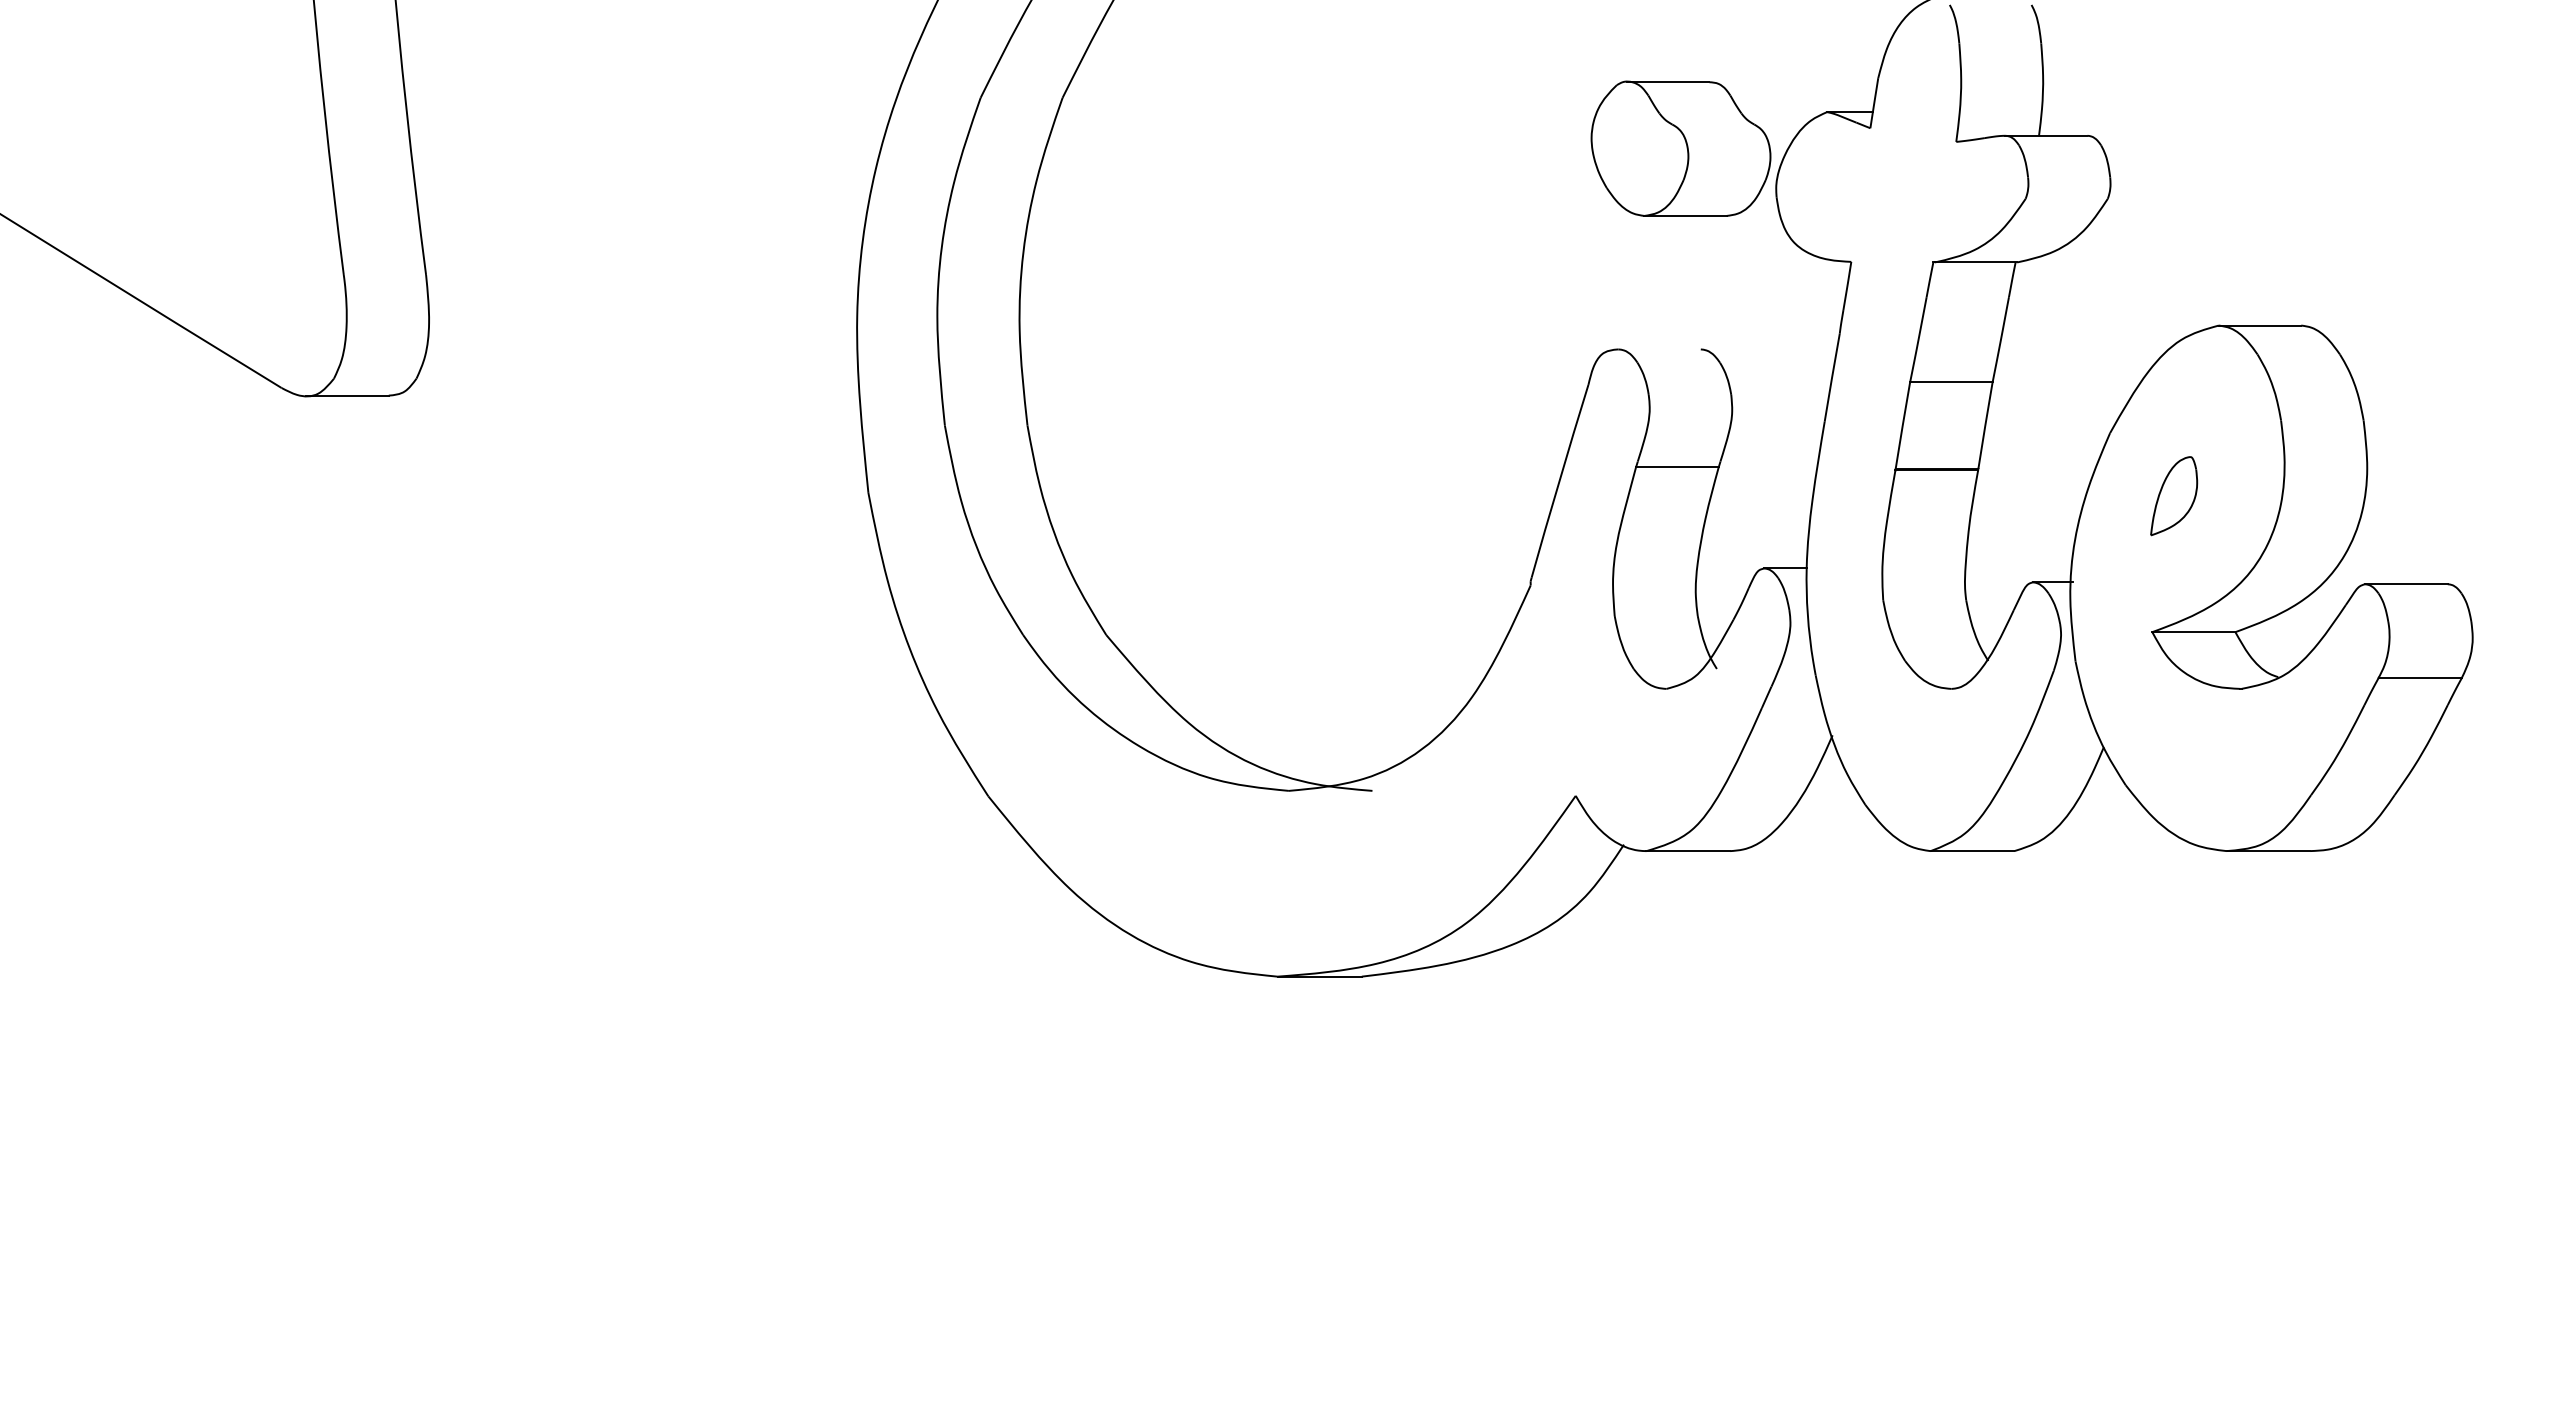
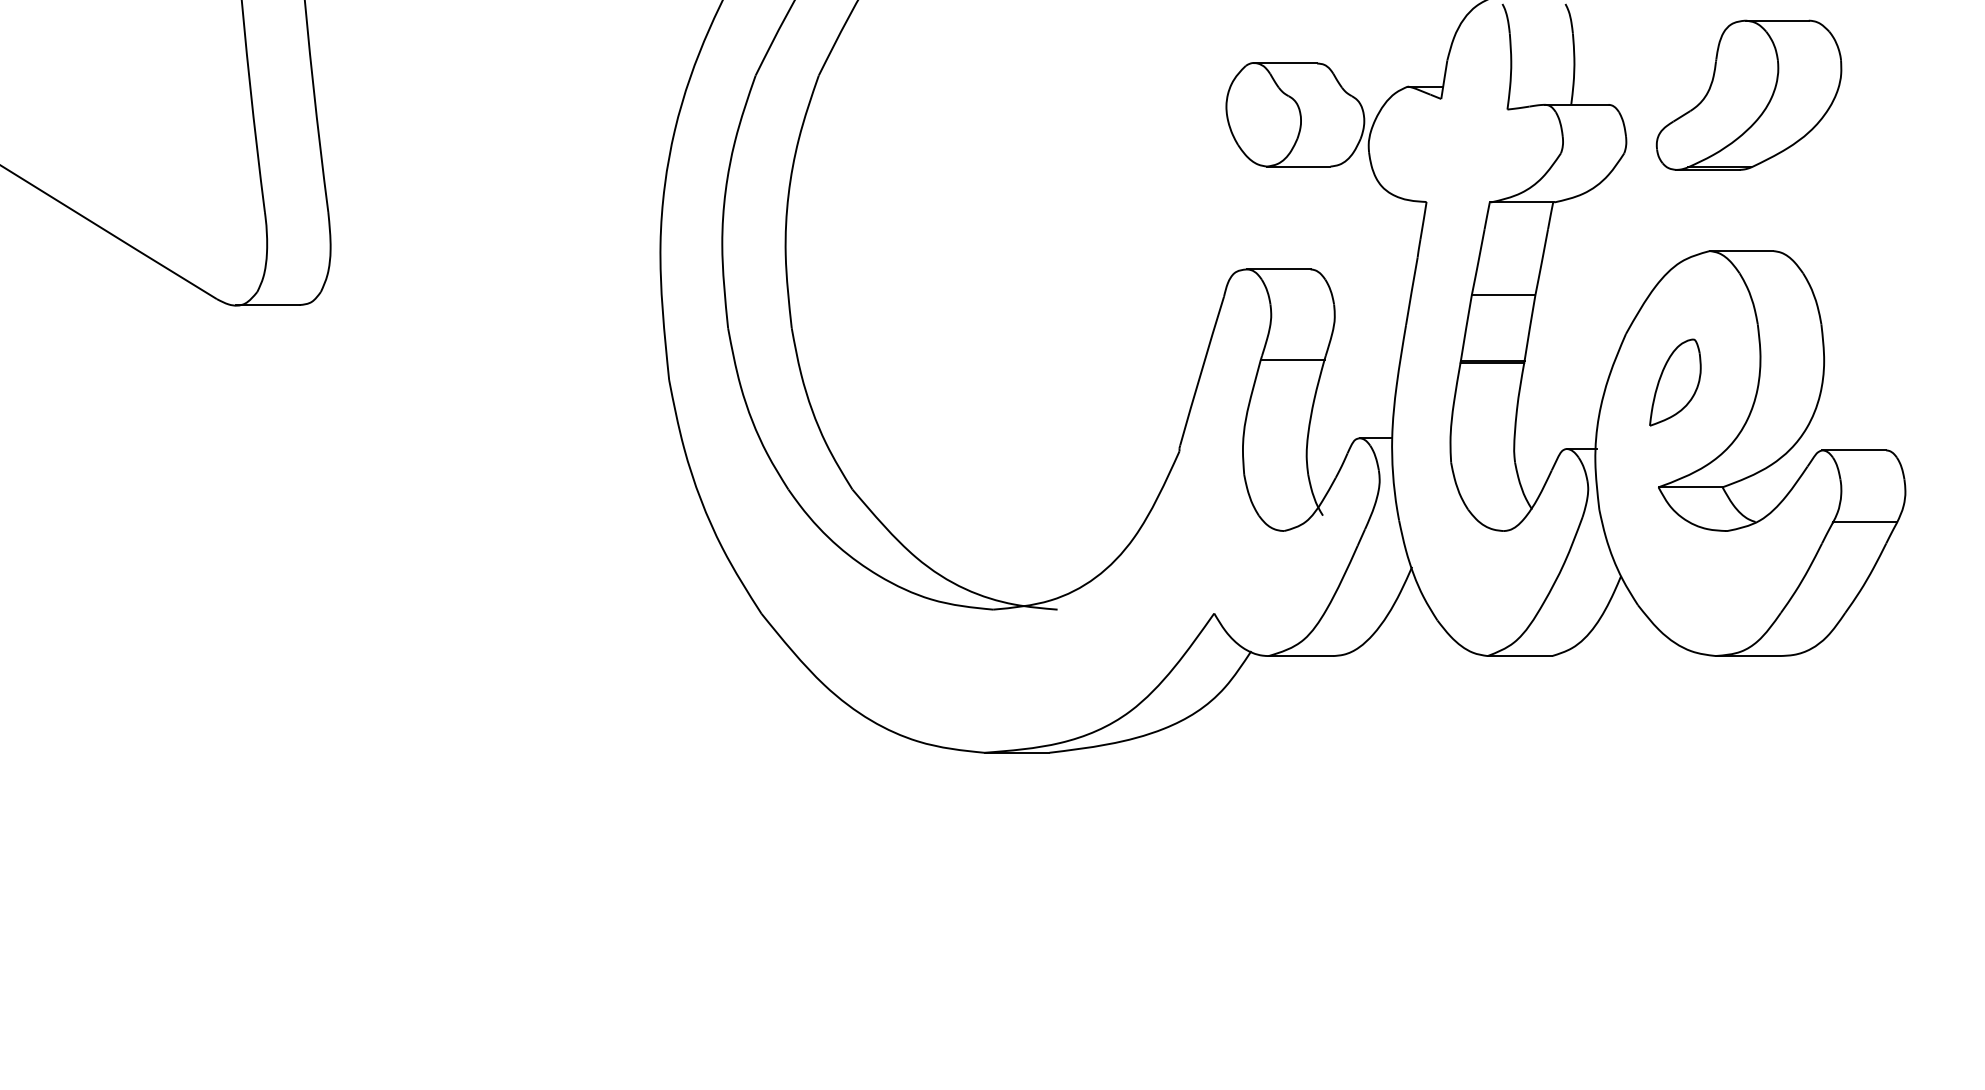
part: (2269, 123) -> (1748, 95), added
line: (1659, 349) -> (1278, 269), added
part: (2173, 495) -> (1674, 382), size x1.43

